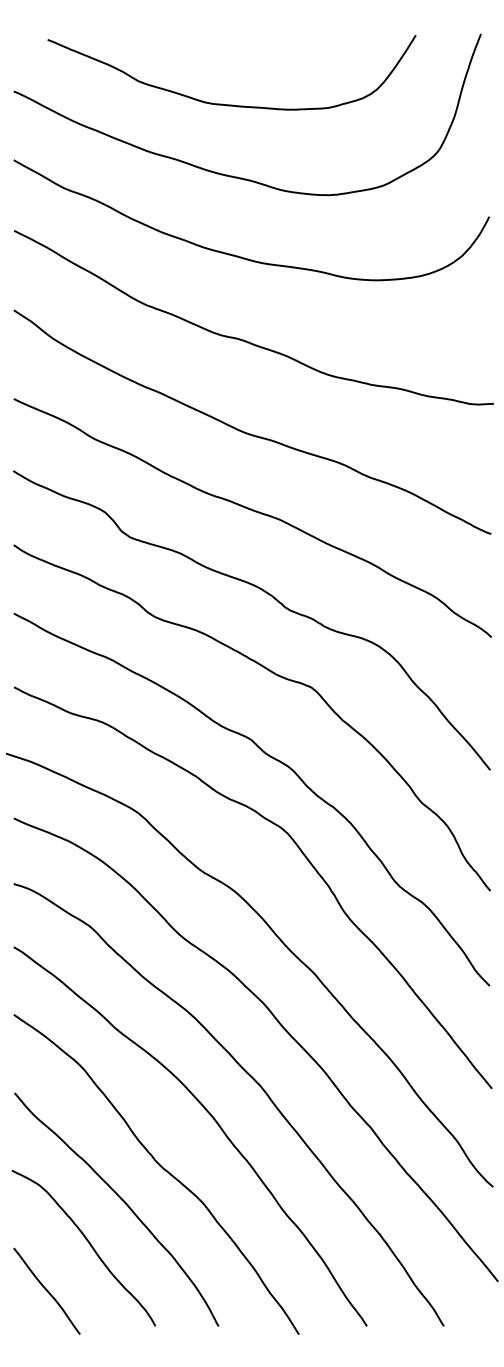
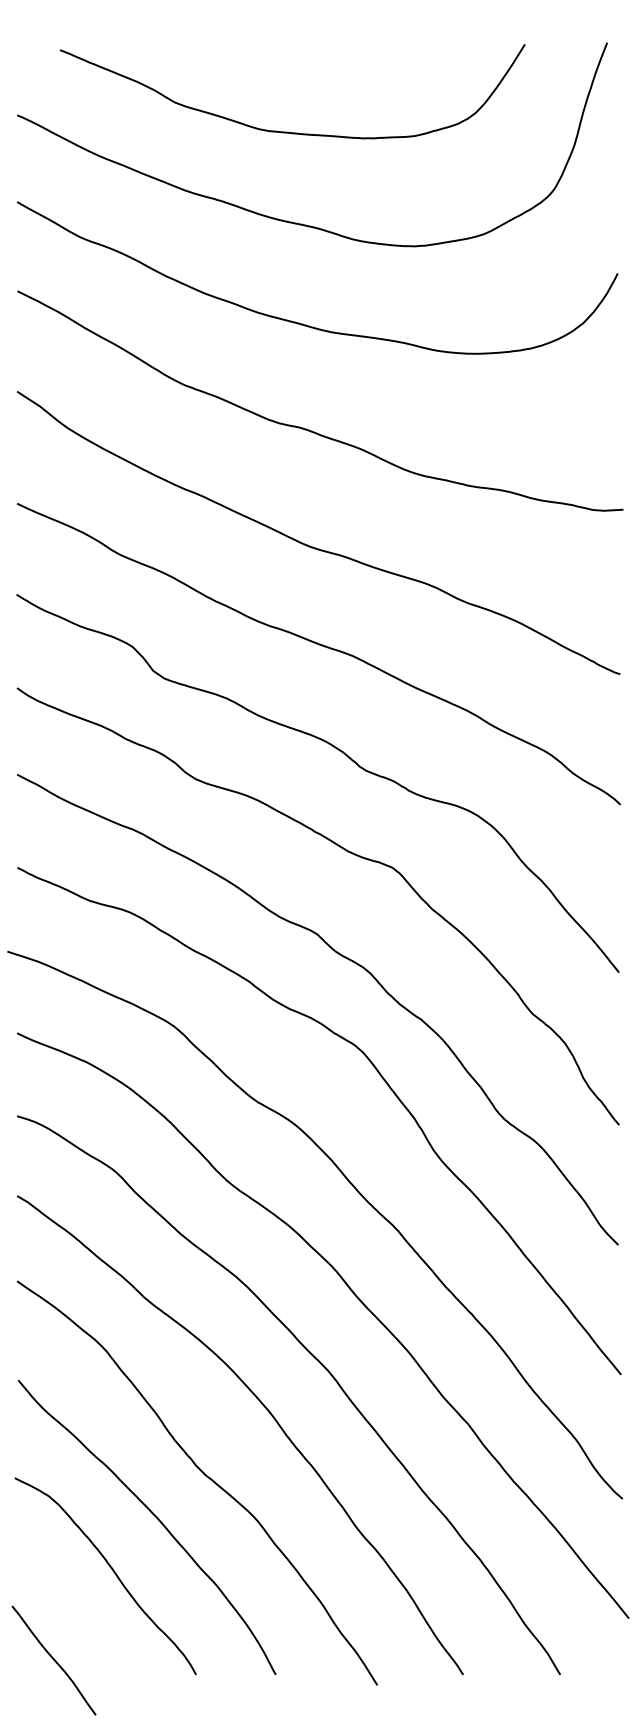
curve: (46, 1291) -> (53, 1660), moved

